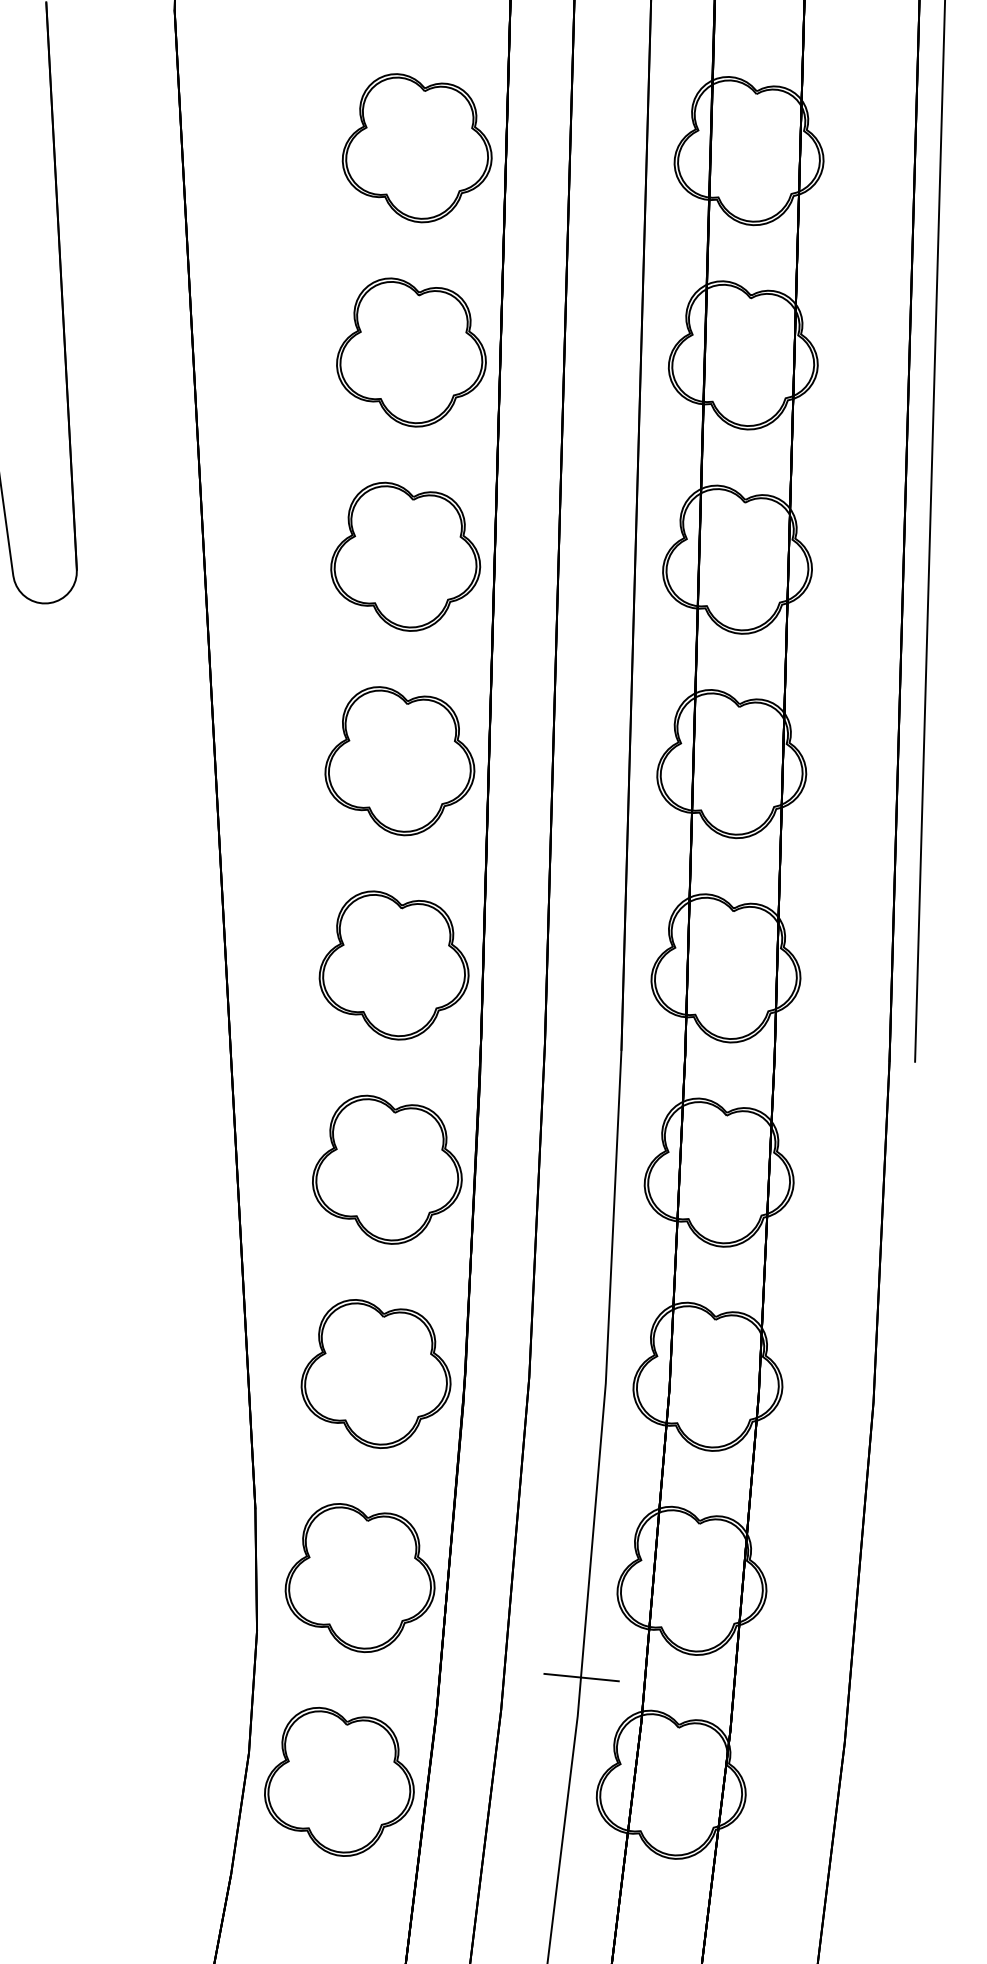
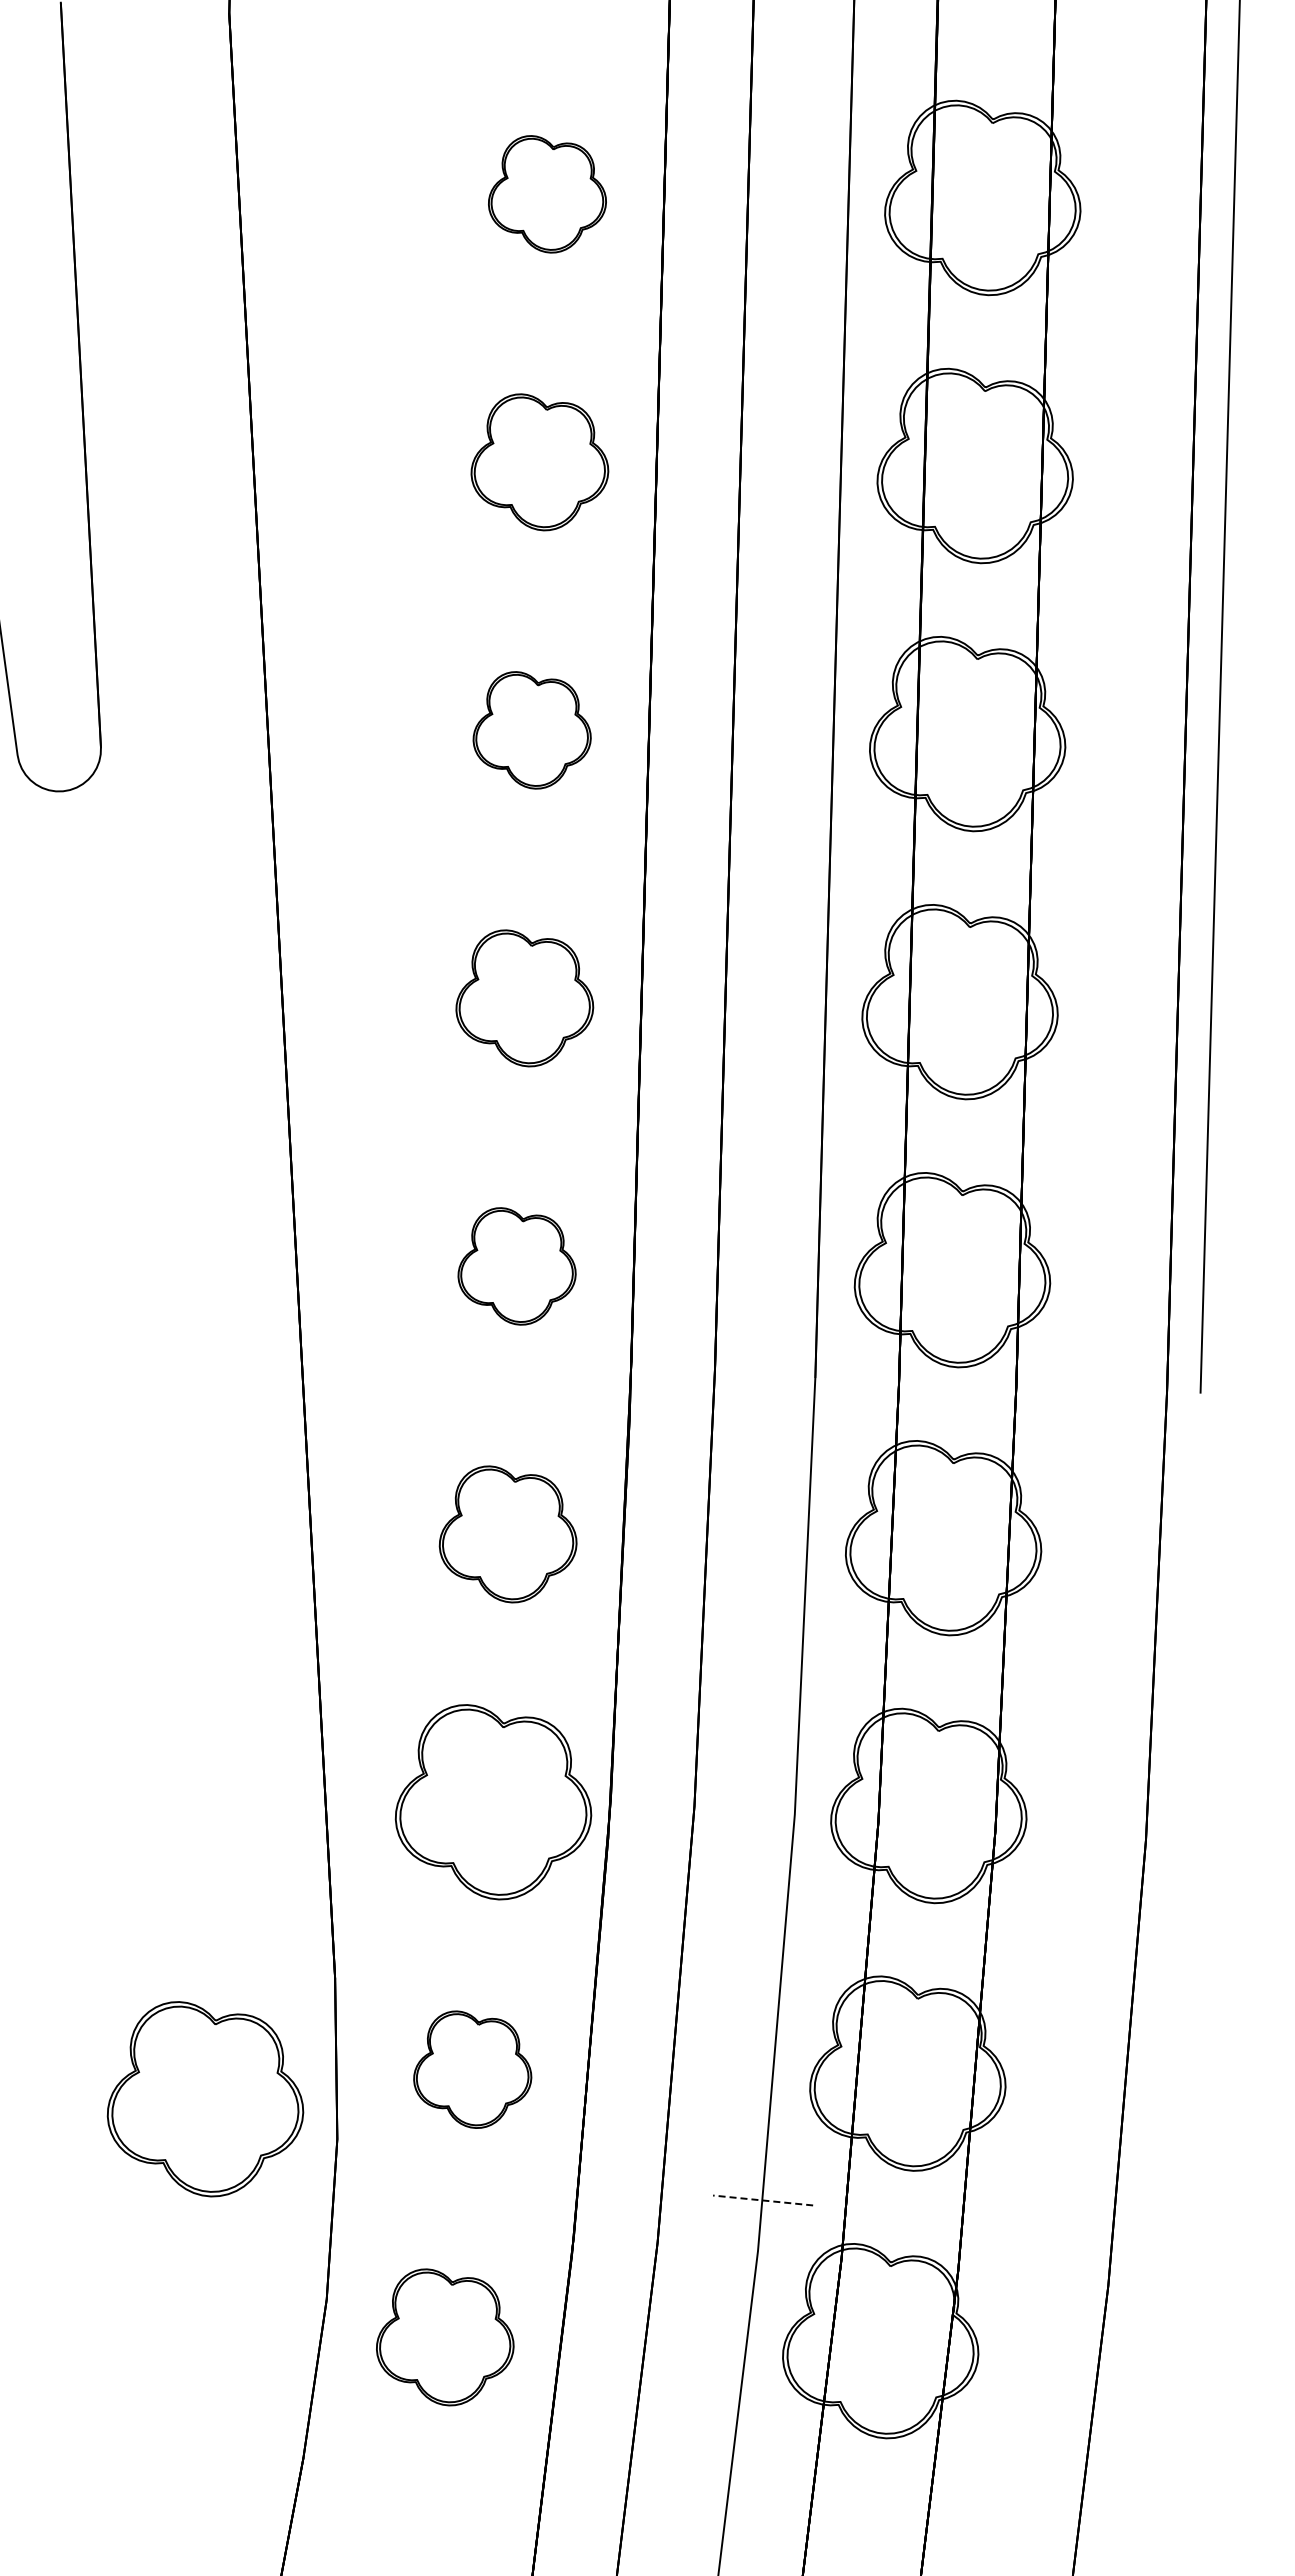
part: (417, 148) -> (547, 194), size x0.6
part: (411, 352) -> (539, 462), size x0.7
part: (405, 557) -> (531, 730), size x0.6
part: (399, 761) -> (524, 998), size x0.7
part: (393, 965) -> (516, 1266), size x0.6
part: (386, 1169) -> (507, 1534), size x0.7
part: (360, 1577) -> (472, 2069), size x0.6
part: (156, 1600) -> (205, 2099), added
line: (581, 1677) -> (762, 2200), solid -> dashed
part: (338, 1782) -> (444, 2337), size x0.7

